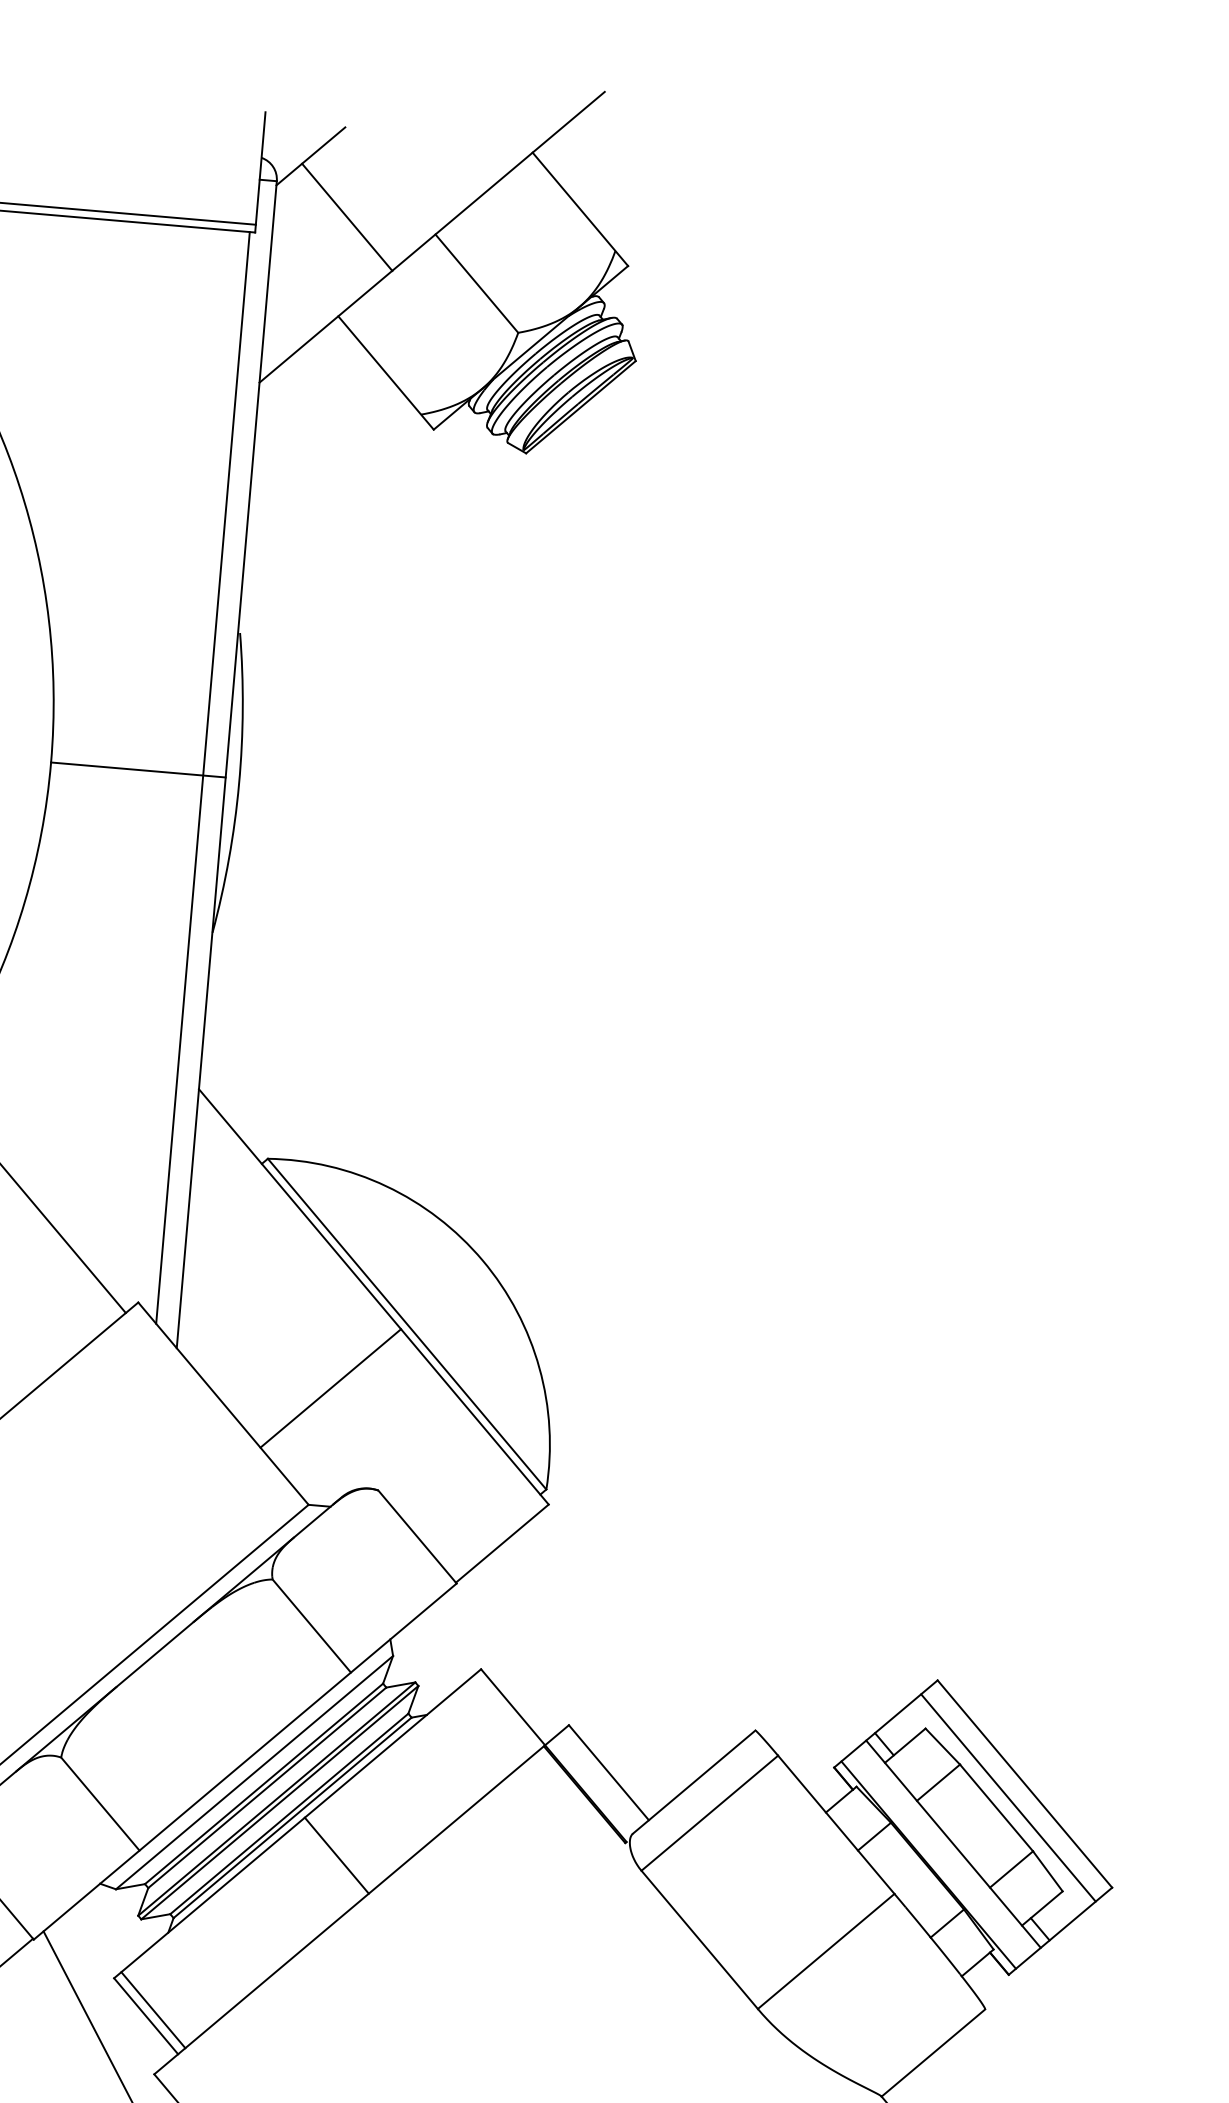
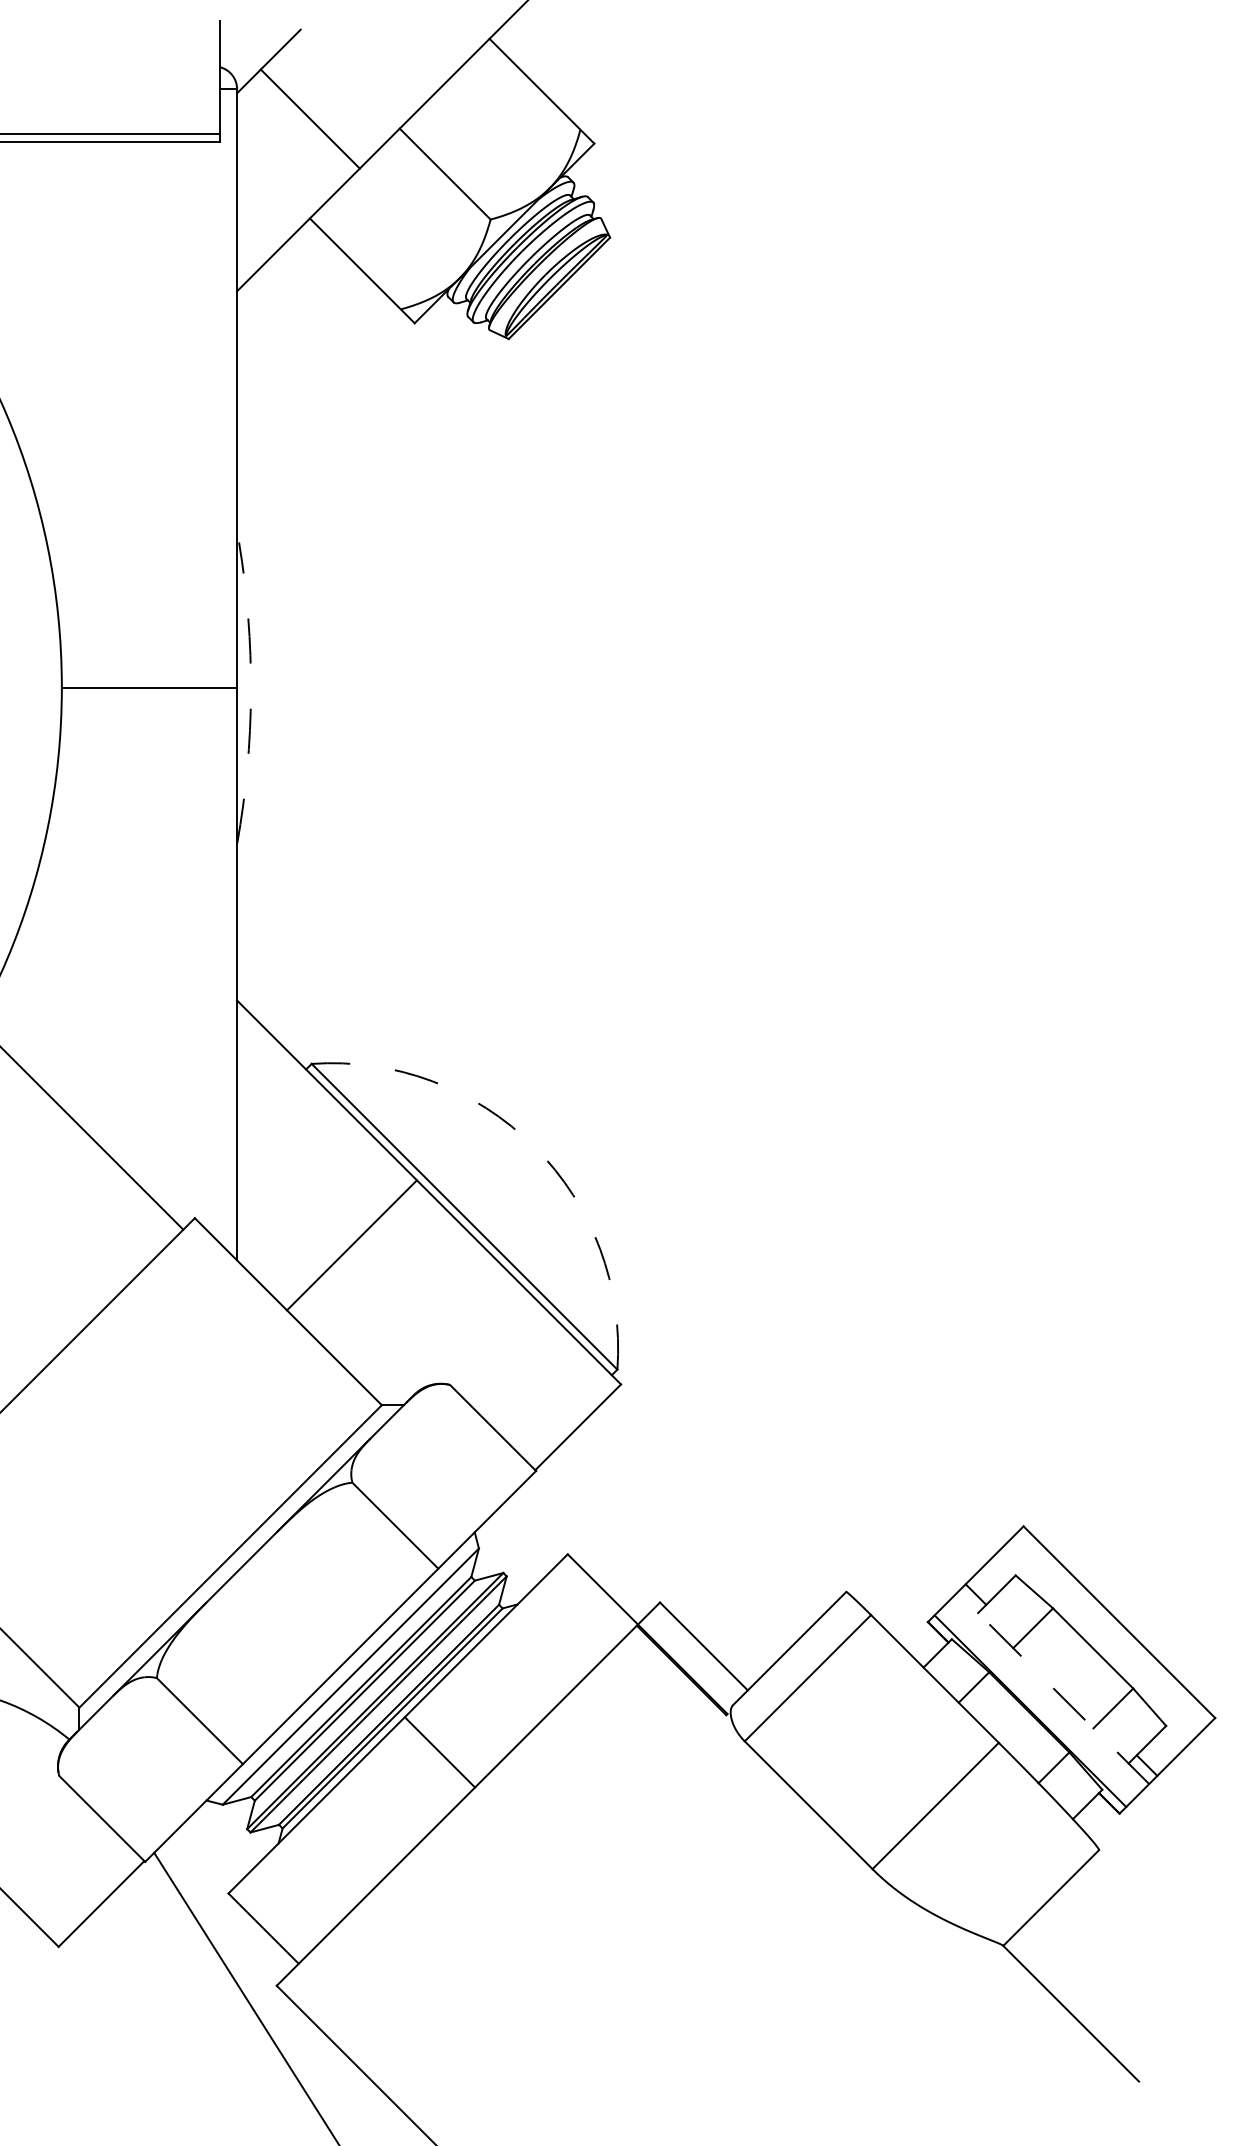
line: (203, 777) -> (214, 689), removed
arc: (239, 784) -> (251, 693), solid -> dashed
arc: (482, 1260) -> (534, 1146), solid -> dashed
line: (330, 1388) -> (351, 1245), moved
line: (1007, 1797) -> (1103, 1637), removed
line: (953, 1843) -> (1053, 1687), solid -> dashed
line: (153, 2009) -> (270, 1921), removed

